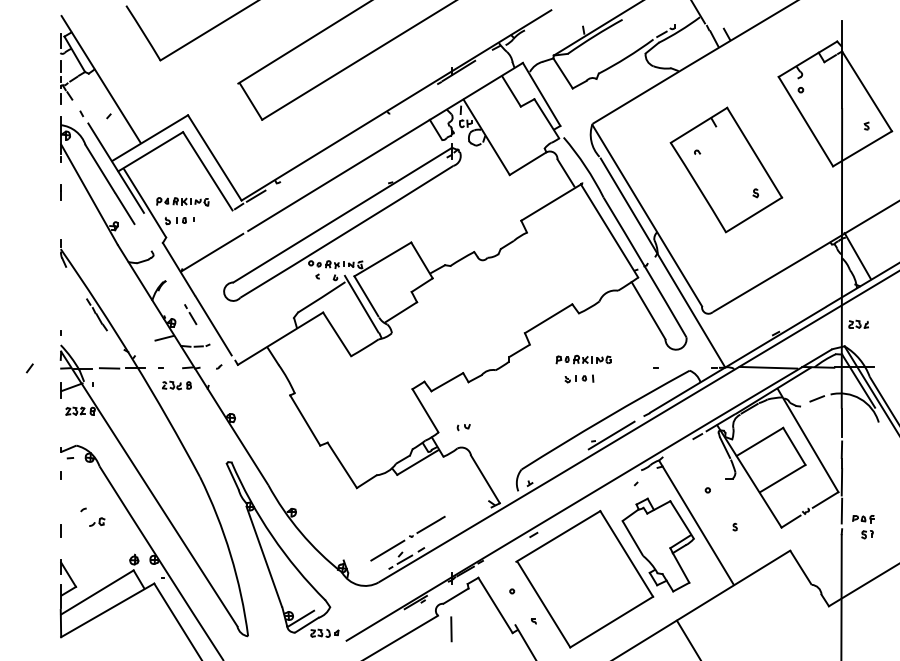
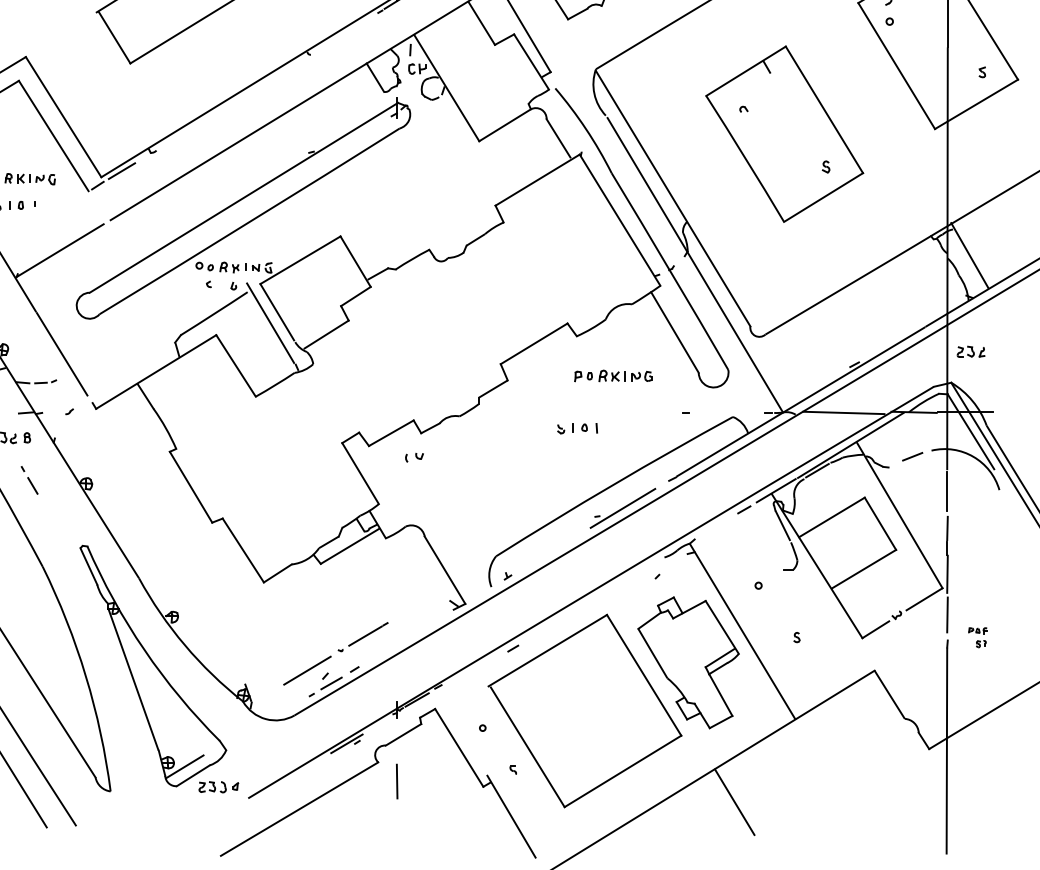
line: (190, 314) -> (29, 480), moved
part: (583, 359) -> (612, 375), moved
part: (463, 427) -> (414, 457), moved
part: (863, 527) -> (977, 638), size x0.6

